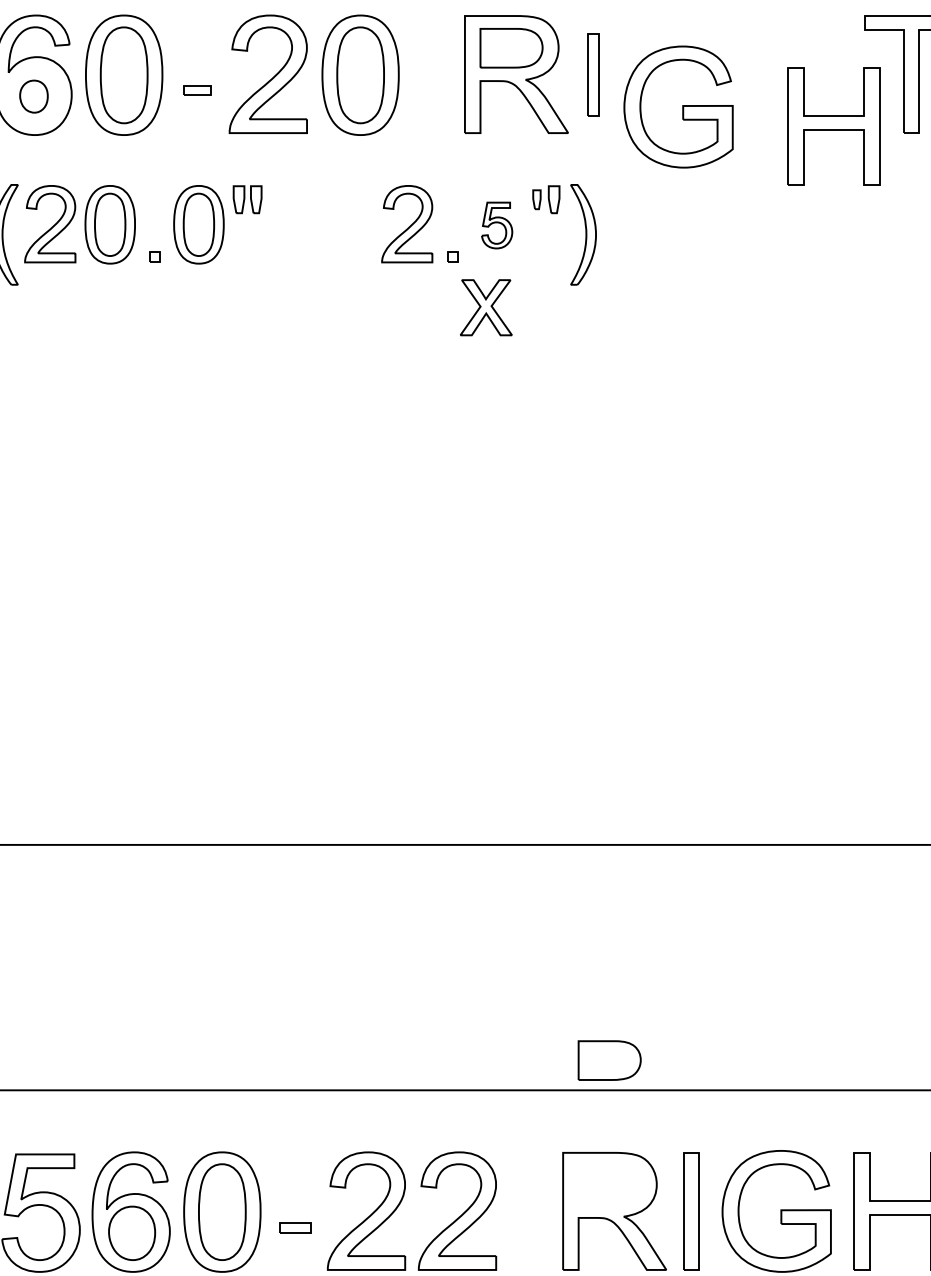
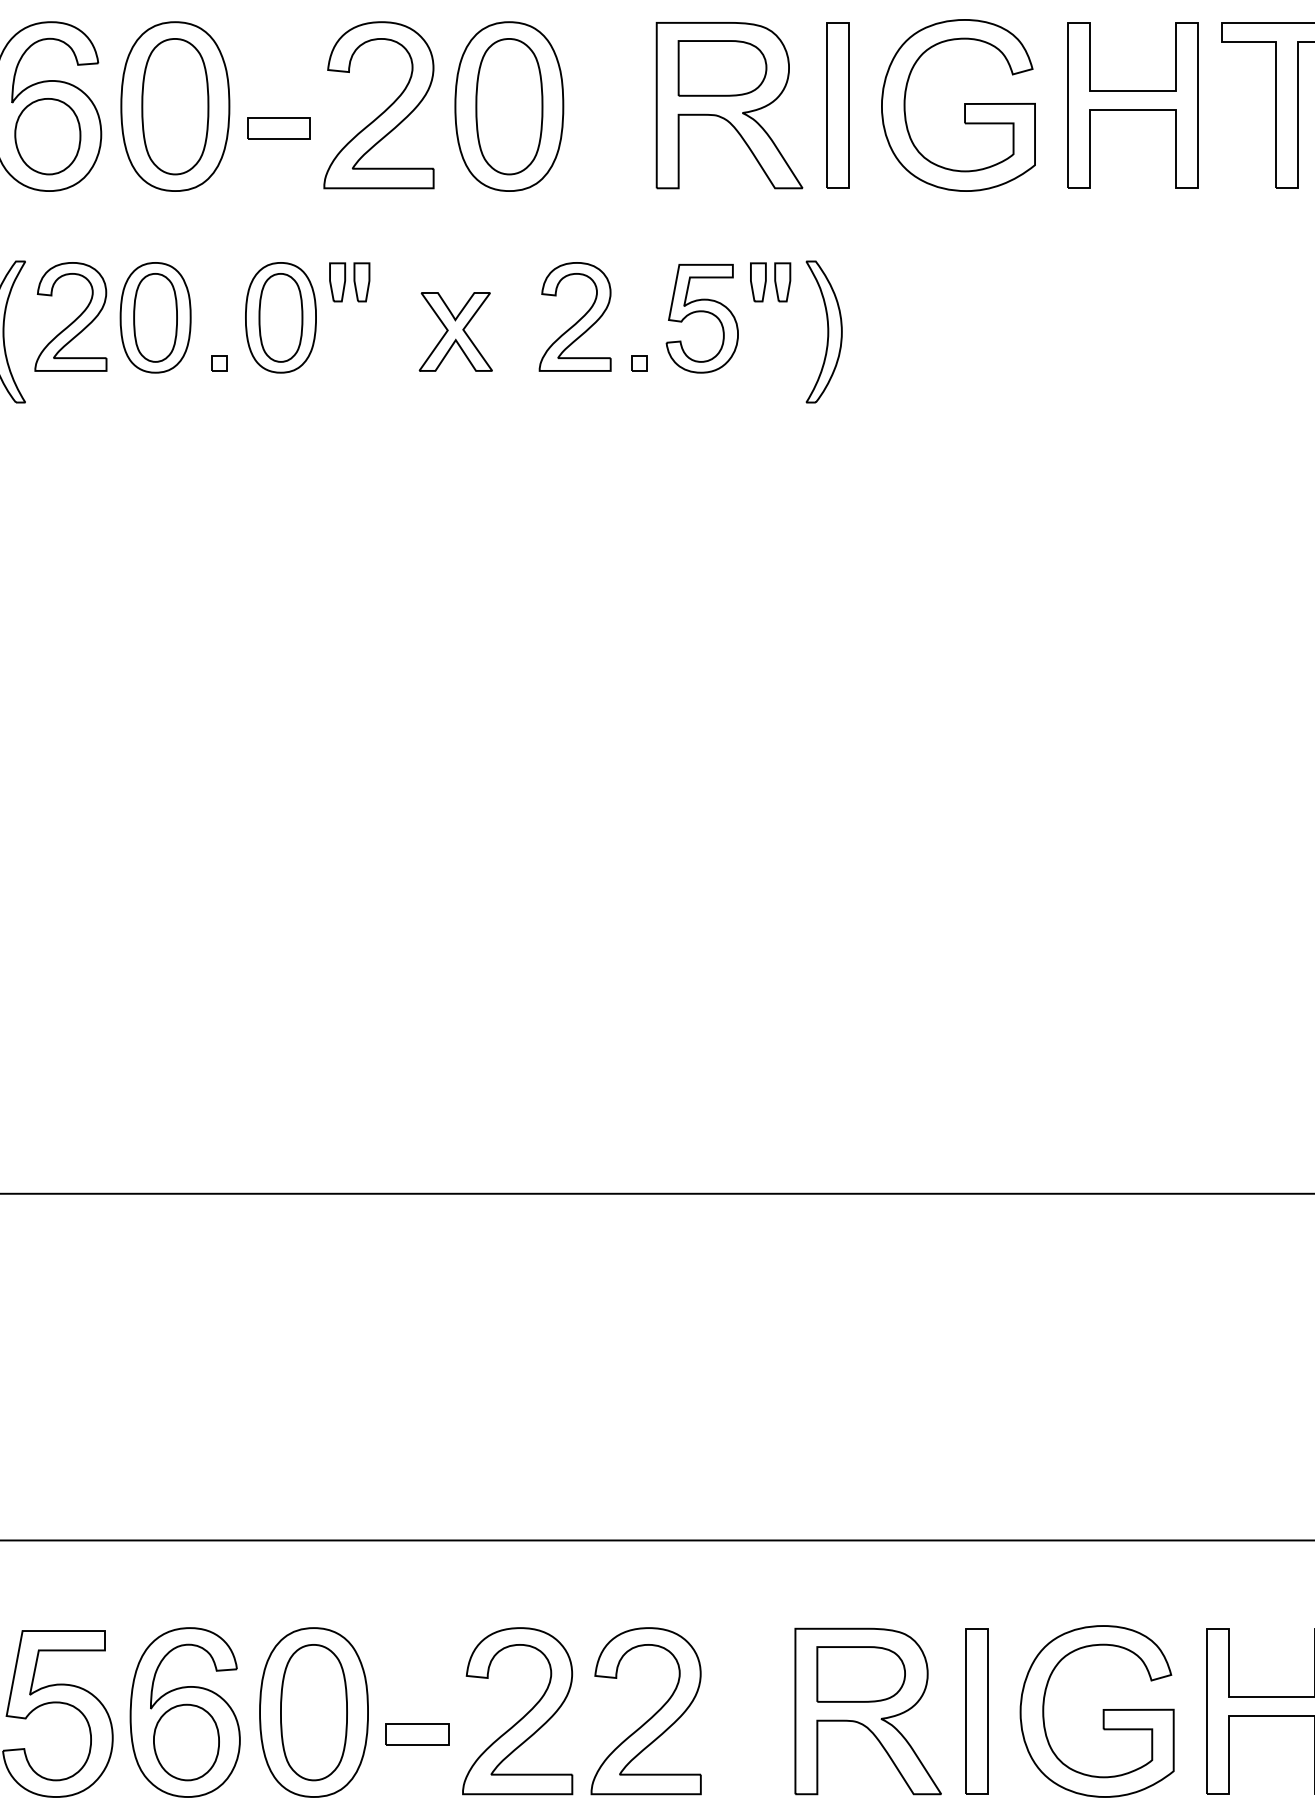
part: (592, 74) -> (837, 105), size x1.43
part: (197, 90) -> (278, 128), size x1.67
part: (33, 96) -> (47, 136), size x1.67
part: (678, 107) -> (958, 105), moved
part: (833, 126) -> (1132, 105), moved
part: (536, 199) -> (758, 282), size x1.43
part: (496, 225) -> (701, 318), size x1.67
part: (486, 307) -> (455, 331), moved
part: (609, 1060) -> (860, 1674), moved
part: (295, 1227) -> (417, 1734), size x1.43

